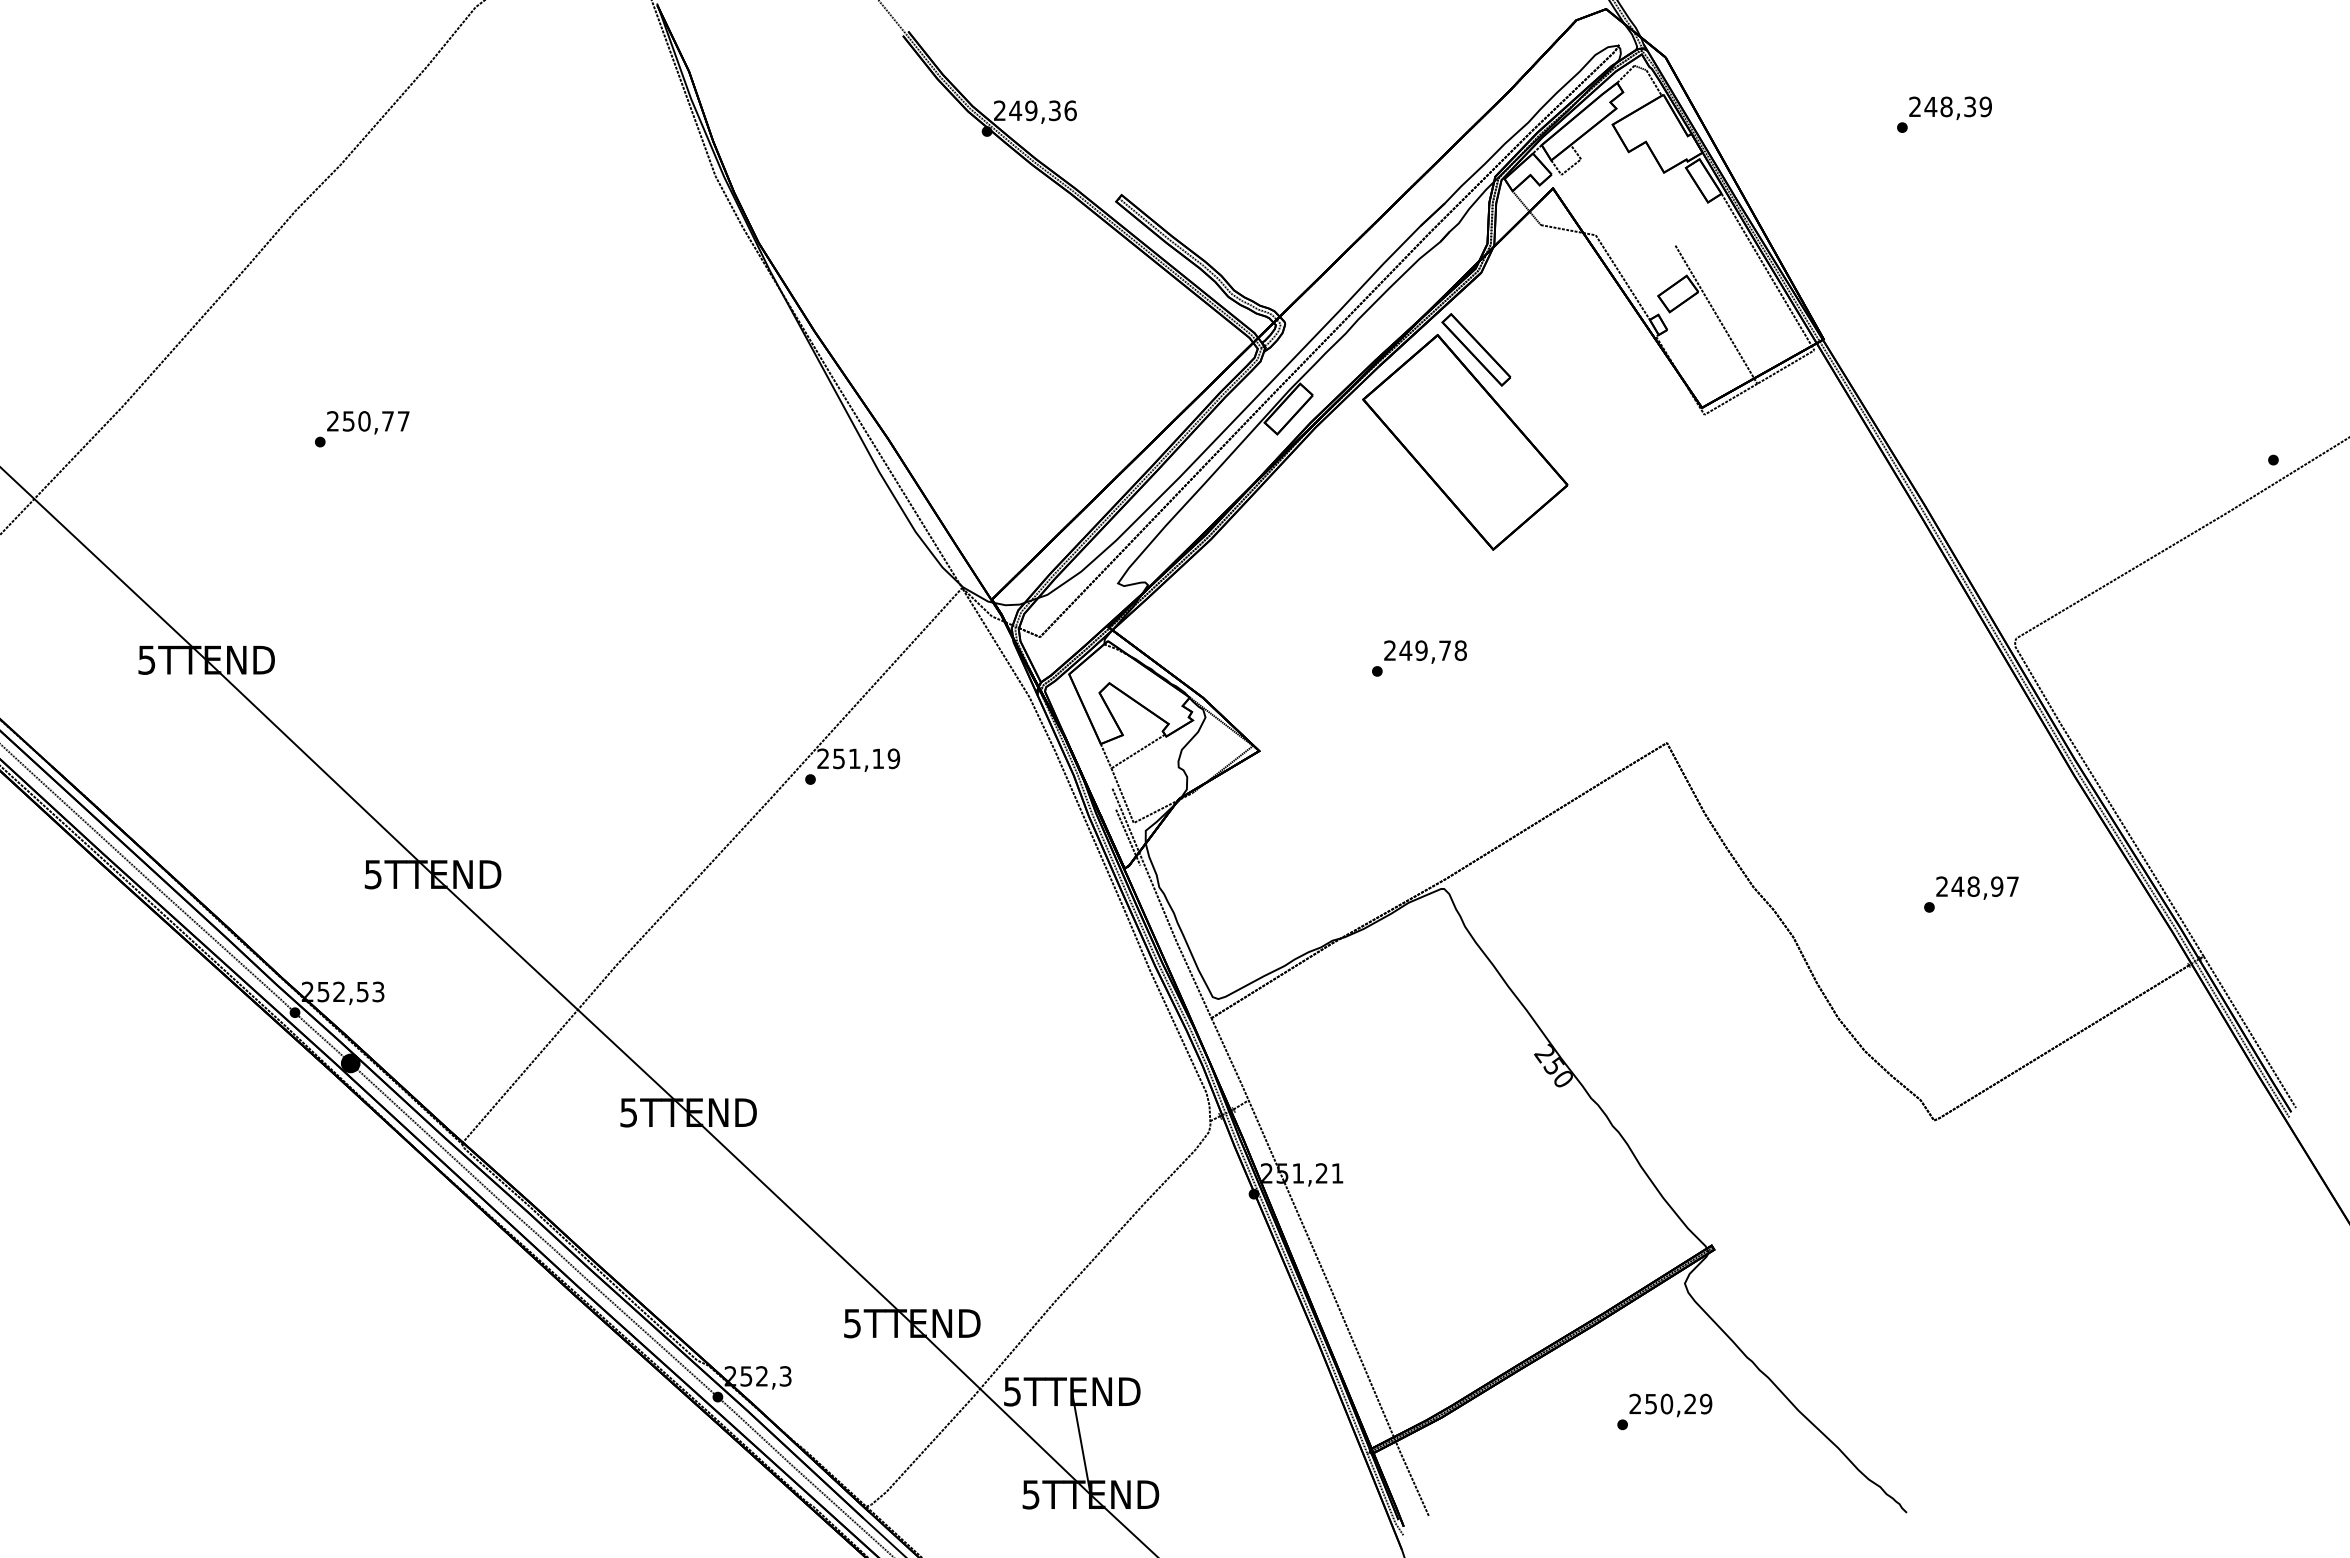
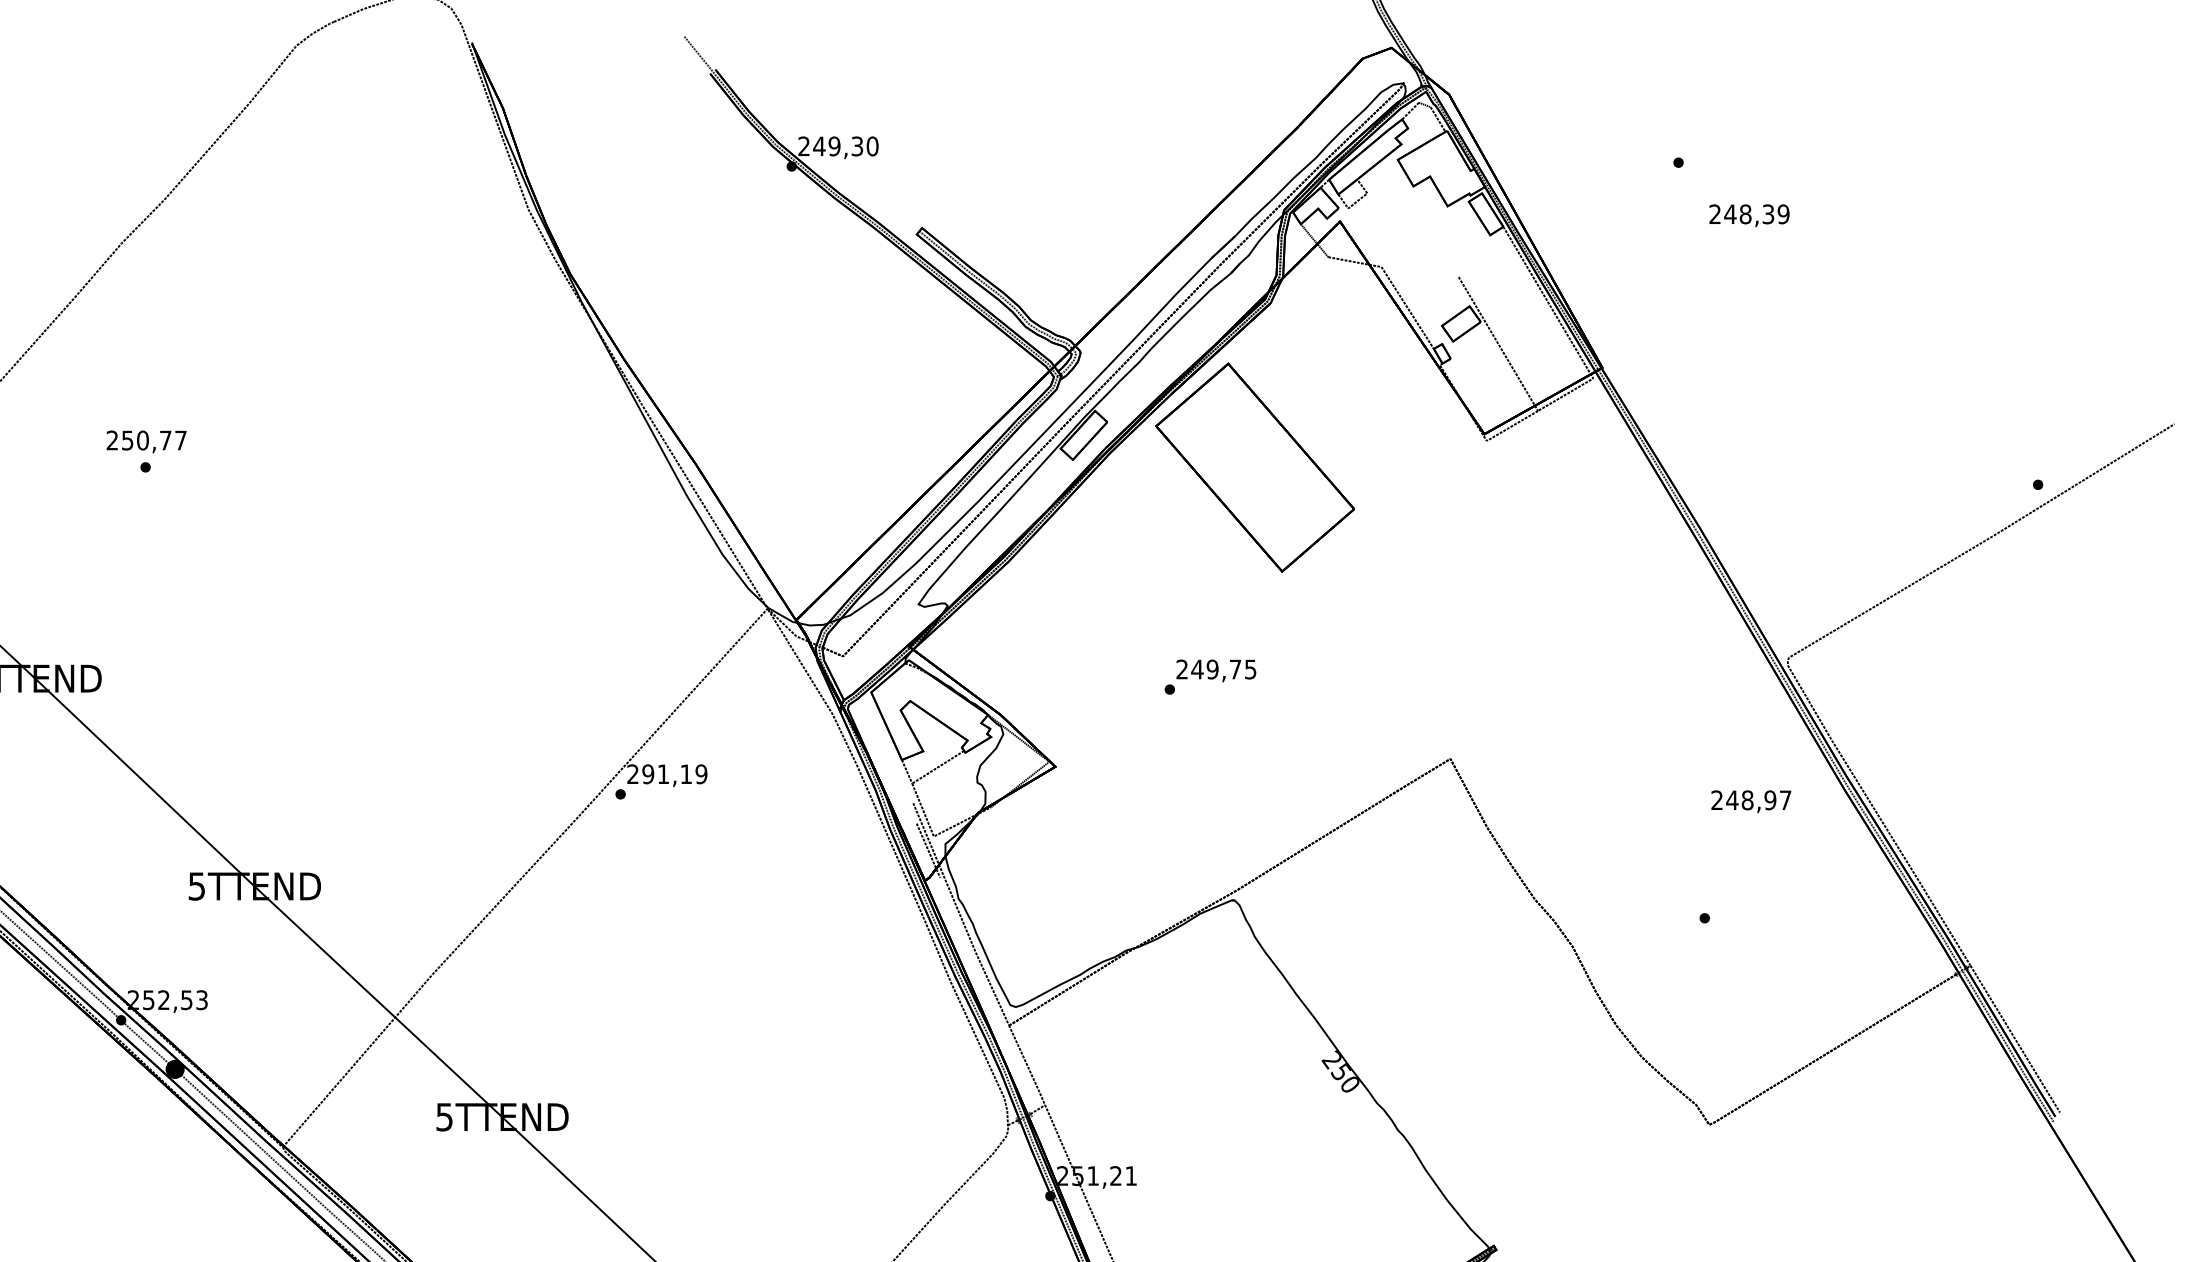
text: (1950, 108) -> (1749, 215), moved
text: (1070, 110) -> (872, 146), 249,36 -> 249,30
part: (1476, 349) -> (1265, 377), removed
text: (368, 422) -> (146, 441), moved
text: (1460, 650) -> (1250, 669), 249,78 -> 249,75
text: (838, 758) -> (647, 773), 251,19 -> 291,19
text: (1977, 887) -> (1751, 801), moved

